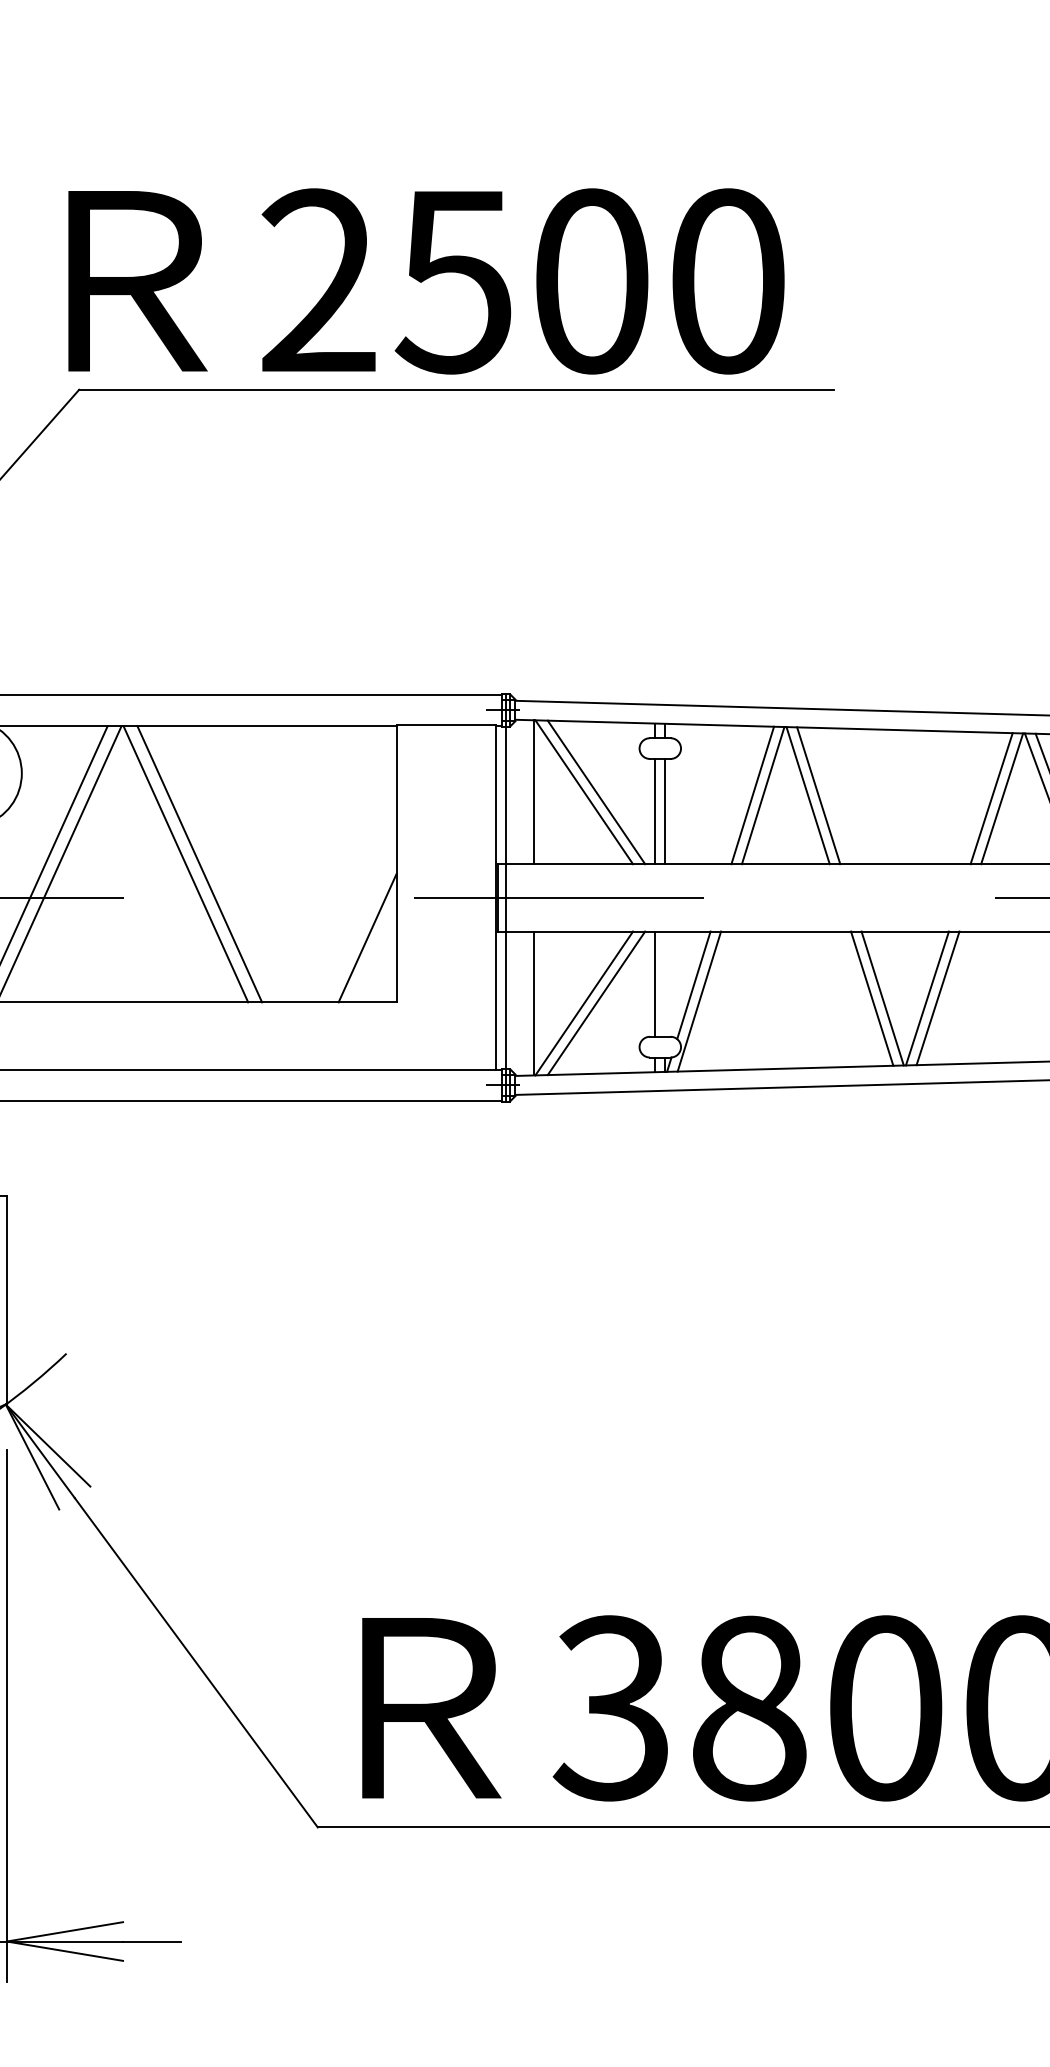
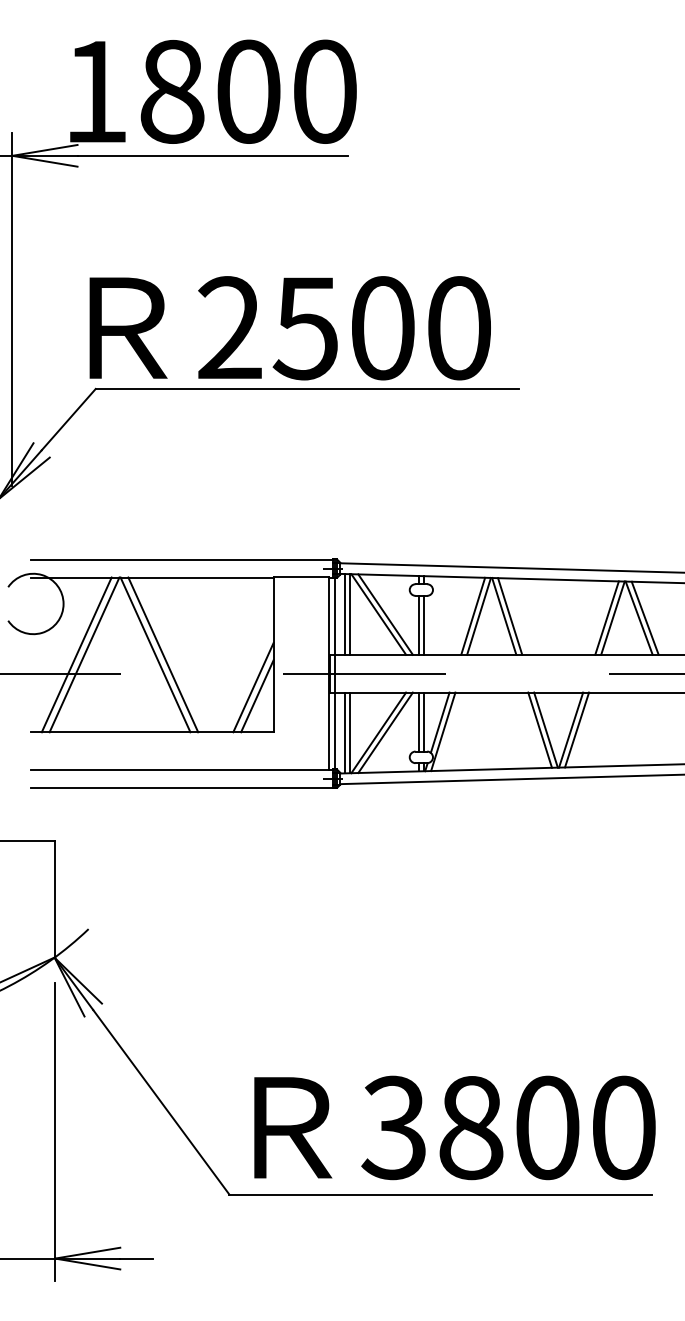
line: (523, 792) -> (344, 614), added
line: (360, 922) -> (253, 687), added
line: (665, 983) -> (424, 721), added
line: (523, 1002) -> (344, 732), added

